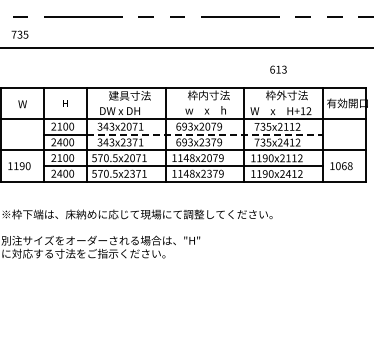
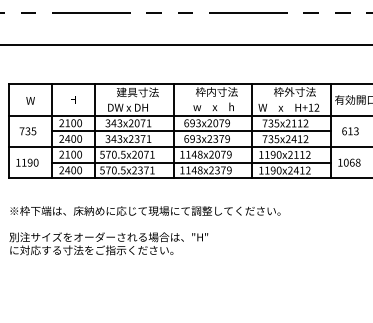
text: (19, 34) -> (27, 131), moved
text: (278, 69) -> (350, 131), moved
line: (205, 134) -> (213, 131), dashed -> solid

